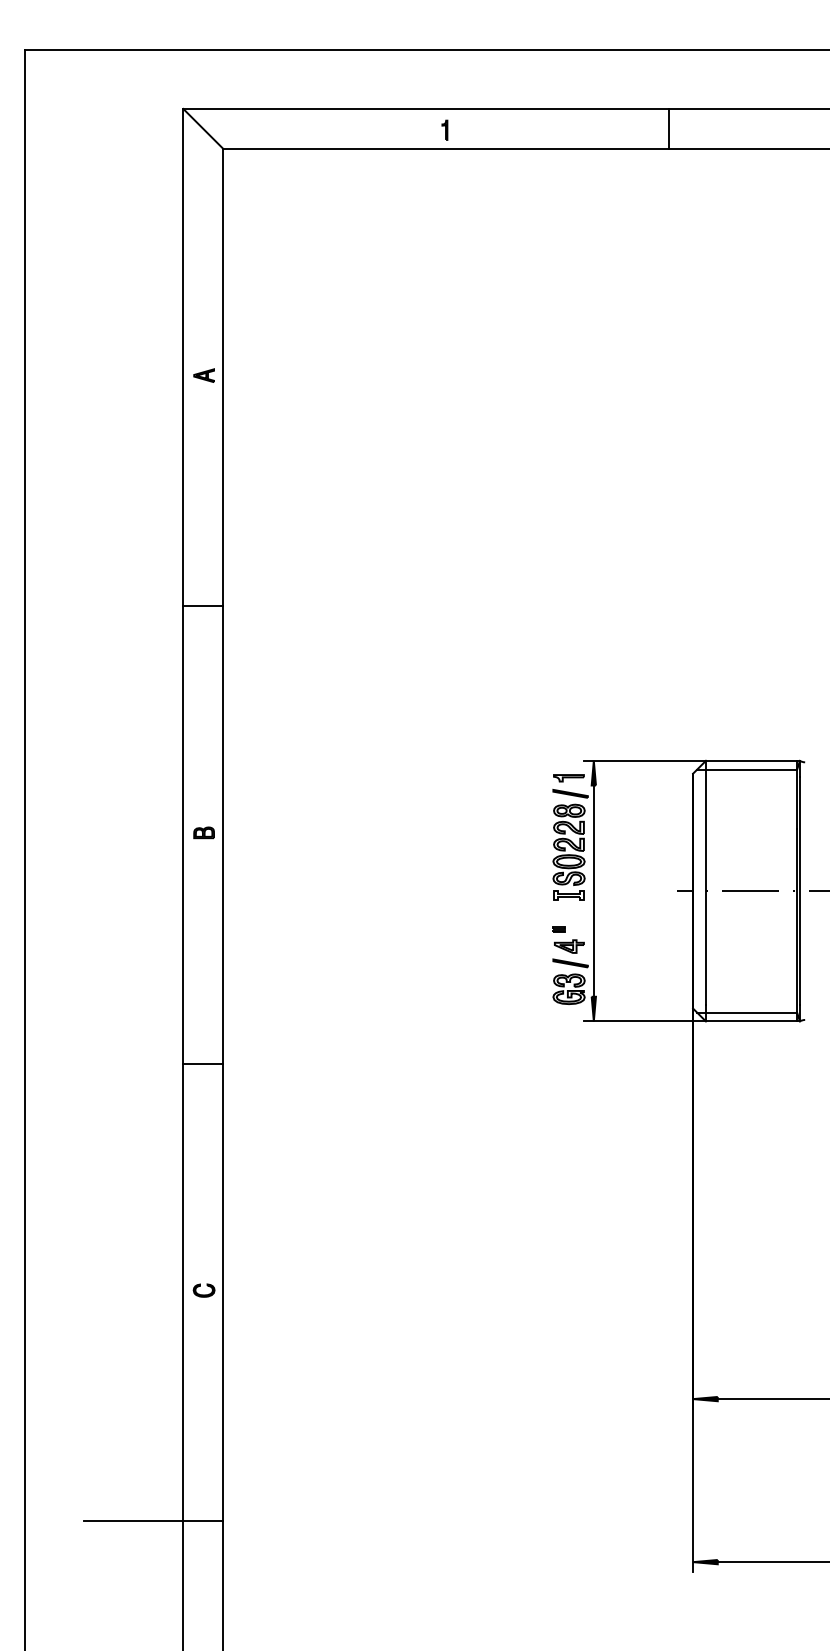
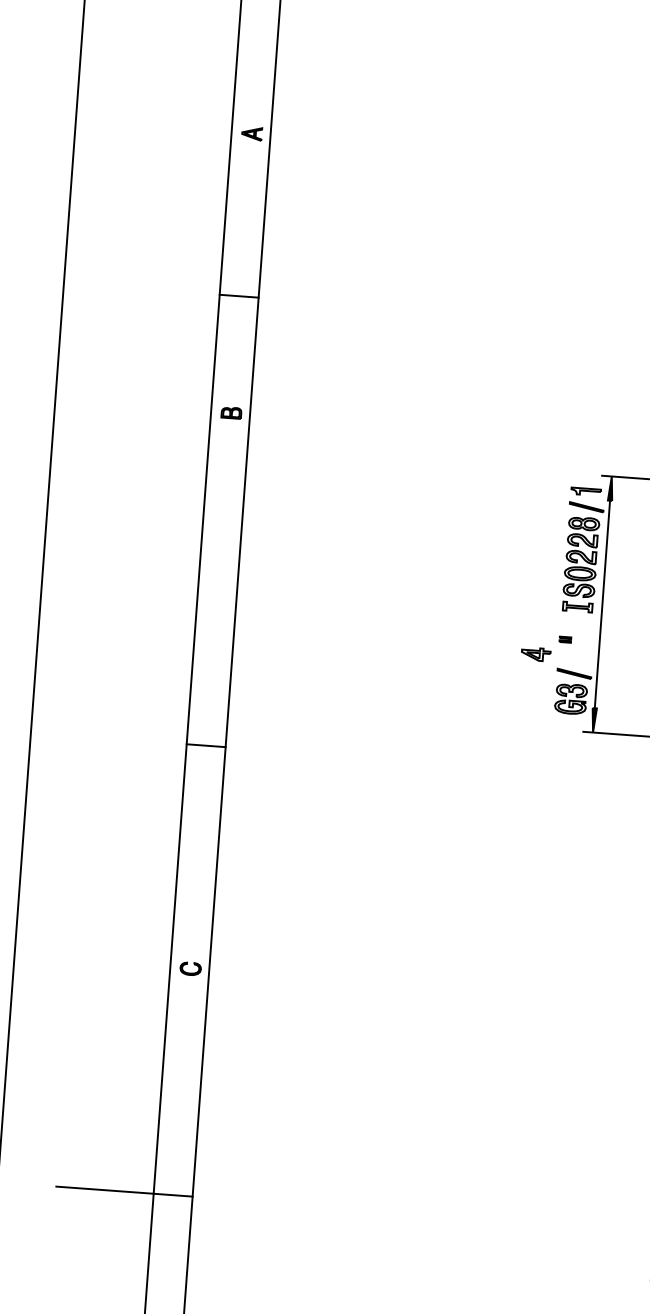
part: (203, 375) -> (251, 133), moved
part: (203, 832) -> (230, 412), moved
part: (569, 946) -> (536, 654), moved

